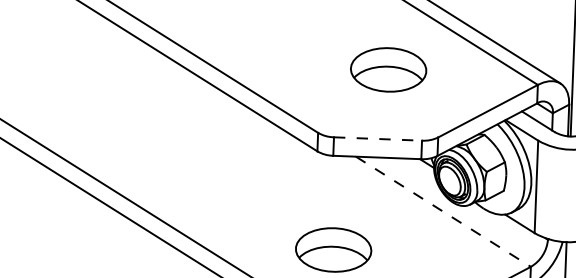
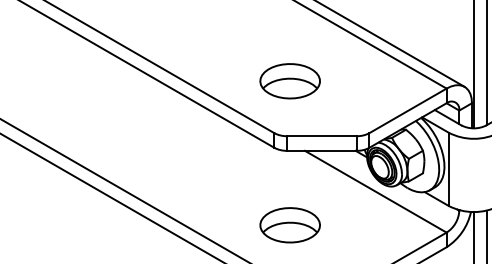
part: (387, 70) -> (289, 81), moved
line: (377, 139) -> (321, 136), dashed -> solid
line: (443, 211) -> (375, 191), dashed -> solid

